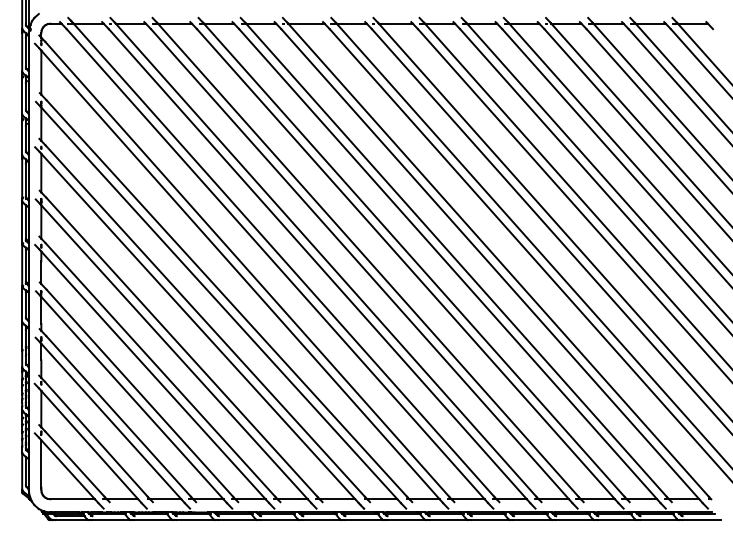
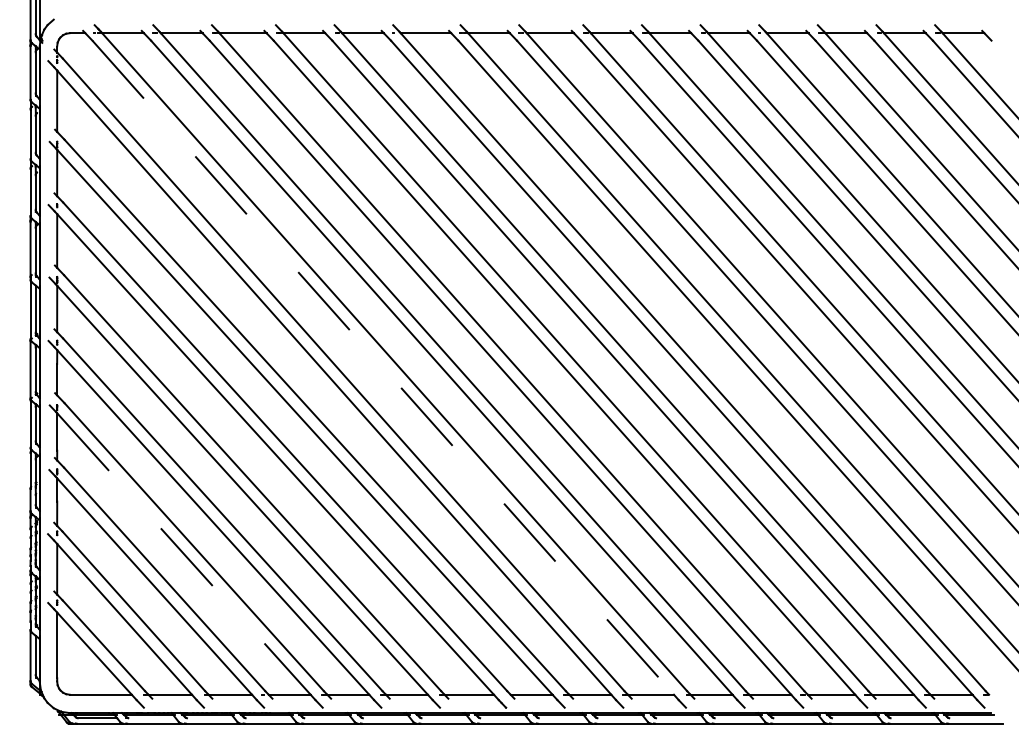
line: (275, 264) -> (383, 367), solid -> dashed
line: (132, 398) -> (184, 554), solid -> dashed

